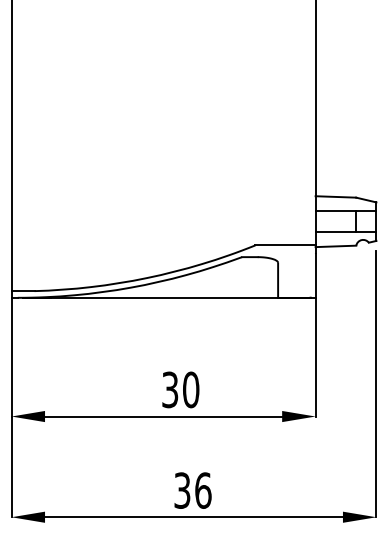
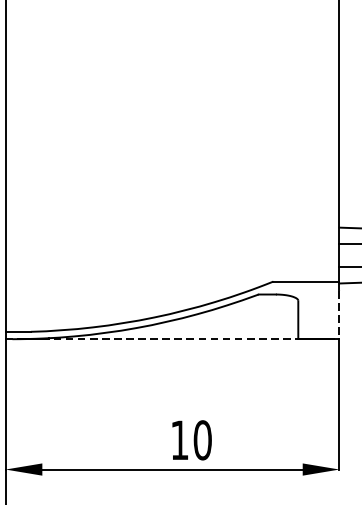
line: (315, 275) -> (339, 314), solid -> dashed
line: (165, 297) -> (174, 338), solid -> dashed
text: (170, 389) -> (180, 439), 30 -> 10

